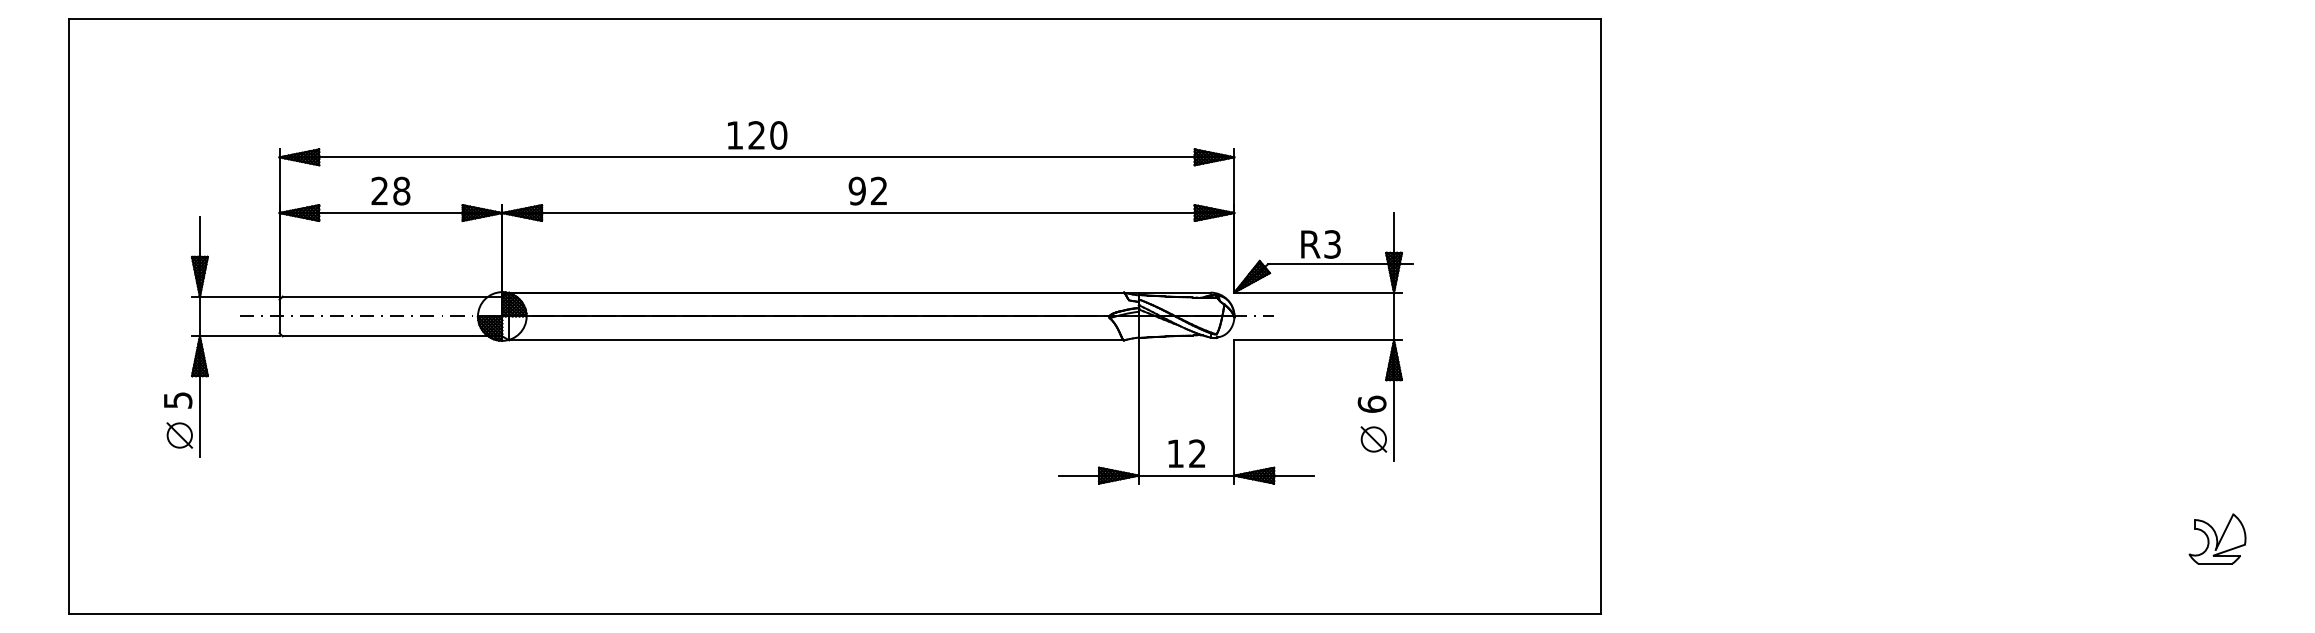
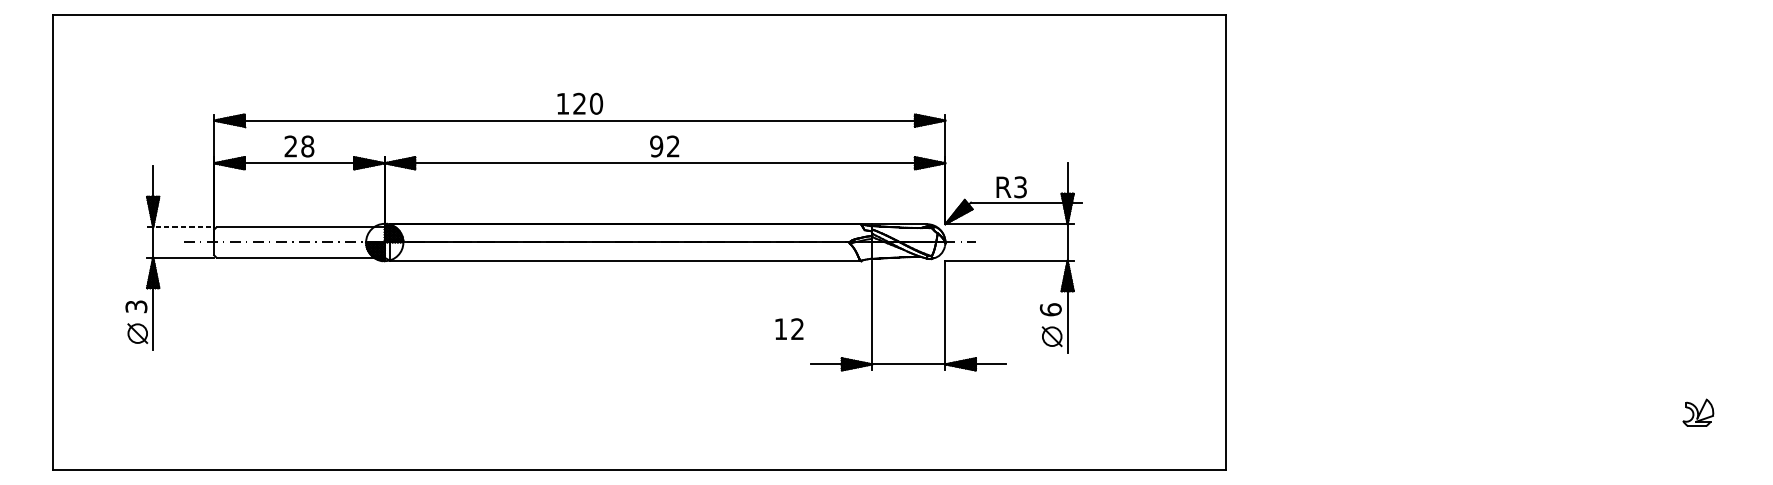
line: (235, 296) -> (180, 227), solid -> dashed
text: (177, 400) -> (136, 306), 5 -> 3
text: (1186, 453) -> (789, 329), moved
part: (2217, 538) -> (1698, 412), size x0.7

